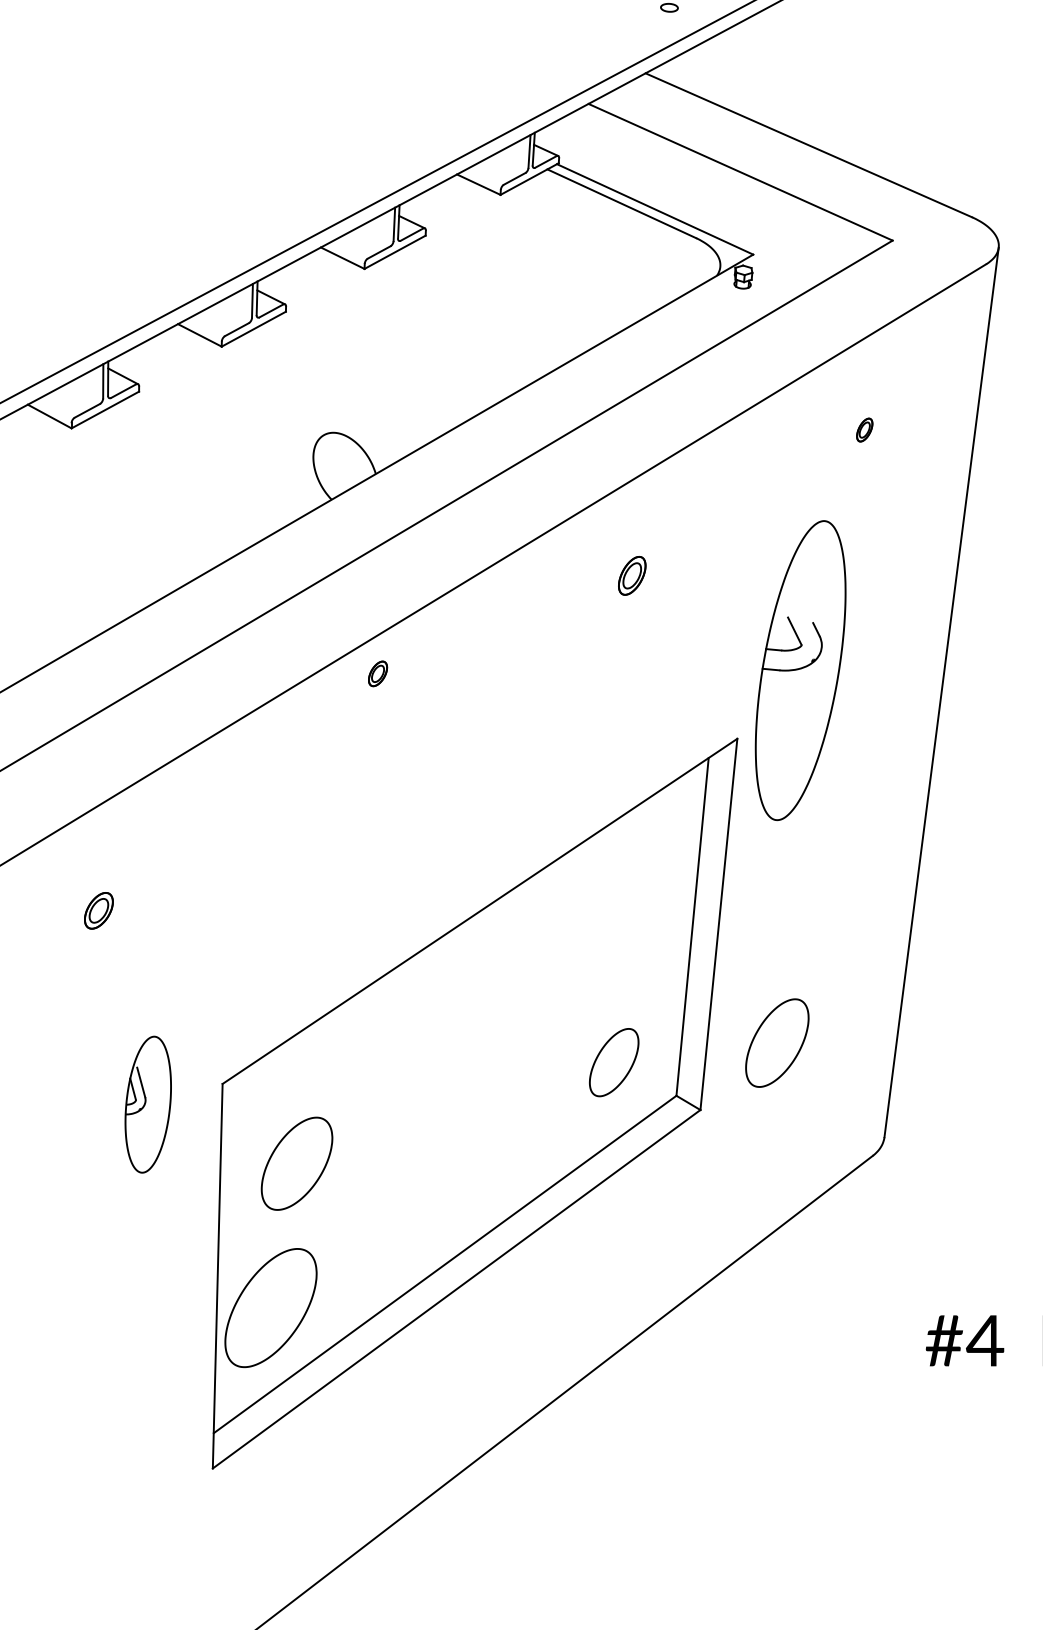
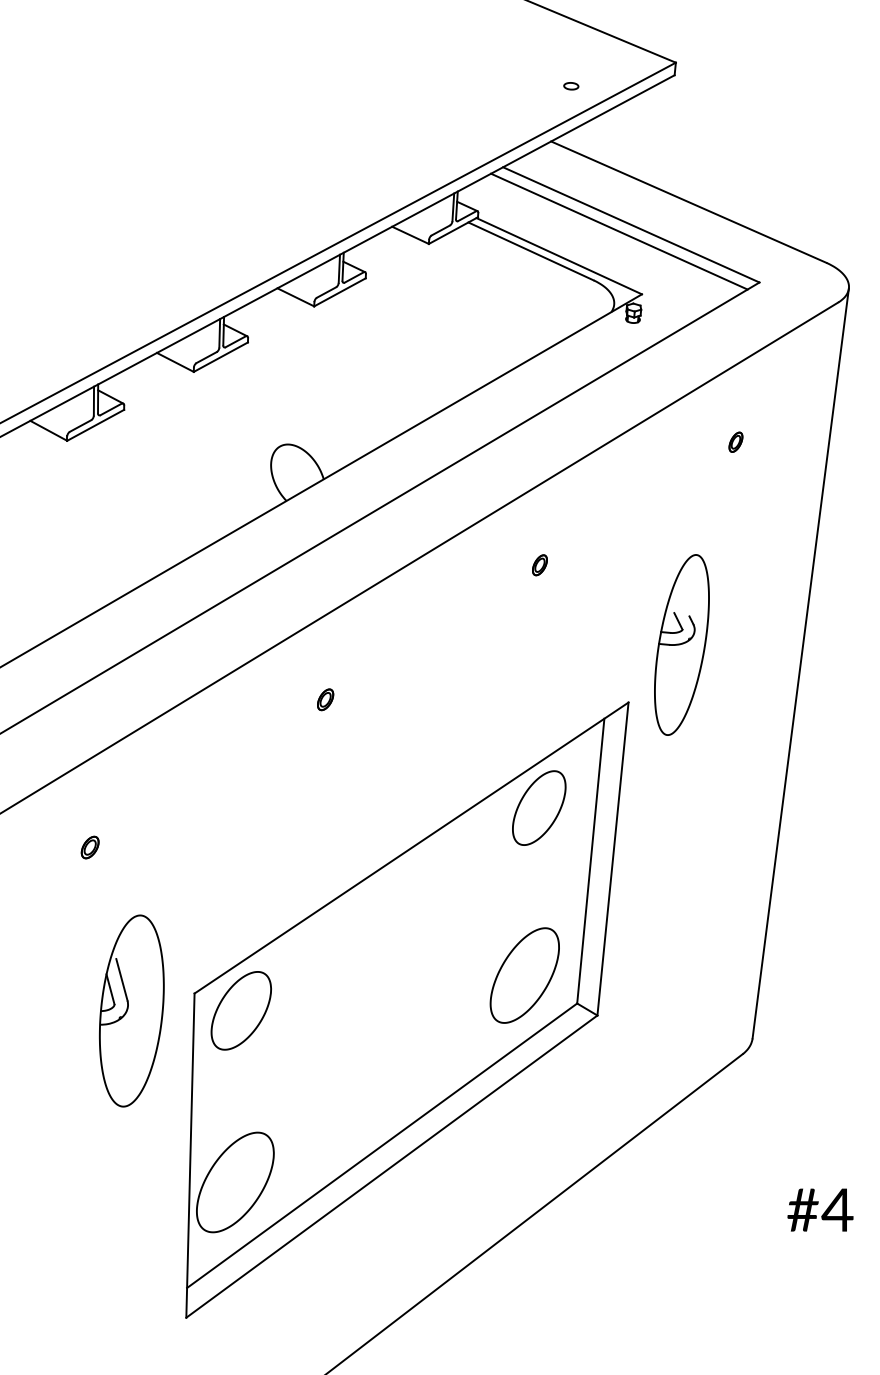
line: (726, 180) -> (619, 231), added
part: (631, 576) -> (539, 565), size x0.62
part: (800, 669) -> (681, 644), size x0.71
part: (377, 673) -> (325, 699), moved
part: (97, 910) -> (89, 847), size x0.71
part: (777, 1042) -> (539, 807), moved
part: (613, 1062) -> (524, 975), size x1.67
part: (147, 1104) -> (131, 1010), size x1.67
part: (296, 1163) -> (240, 1010), moved

